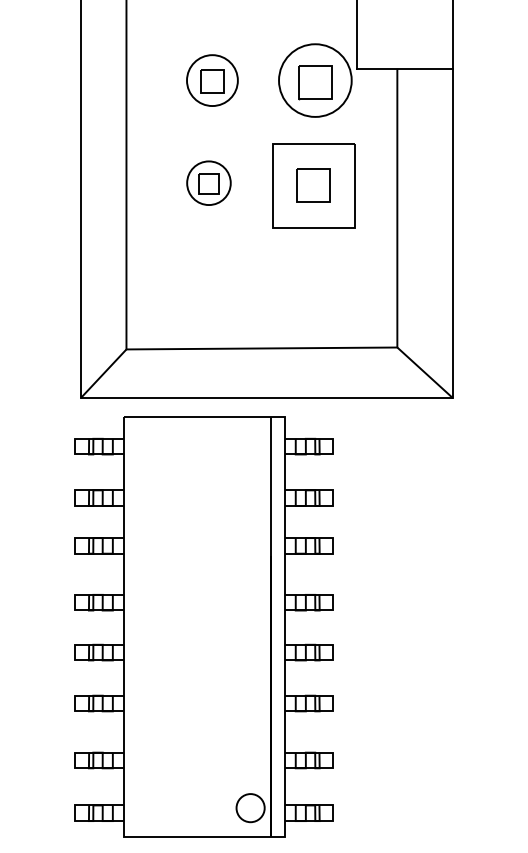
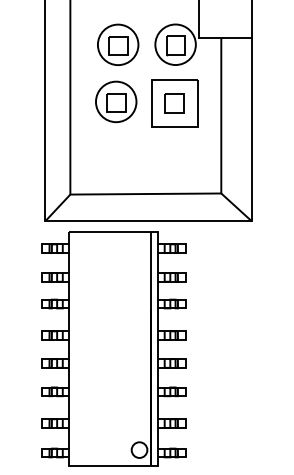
part: (212, 80) -> (118, 44), size x1.43
part: (209, 182) -> (116, 101), size x1.67

